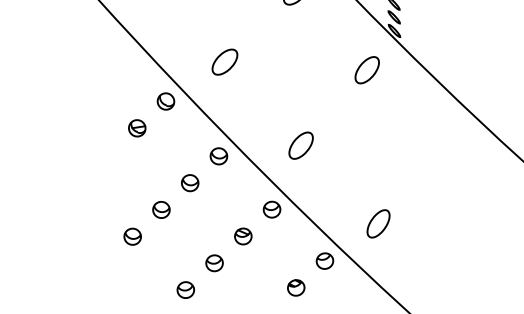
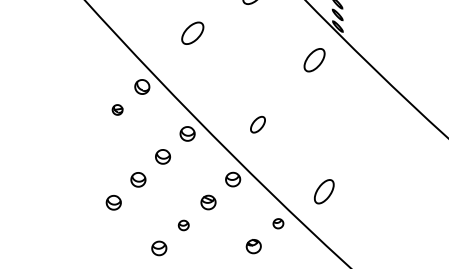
part: (224, 61) -> (192, 32), moved
part: (137, 127) -> (117, 109), size x0.7
part: (300, 145) -> (257, 124), size x0.7
part: (325, 260) -> (278, 223), size x0.7
part: (214, 263) -> (183, 225), size x0.7

